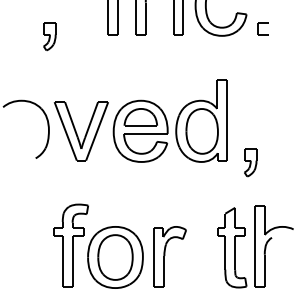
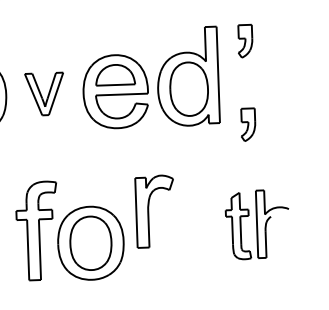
part: (250, 92) -> (245, 40), added
part: (80, 131) -> (43, 94), size x0.6
part: (255, 246) -> (257, 224), size x0.7
part: (169, 256) -> (154, 211), moved

